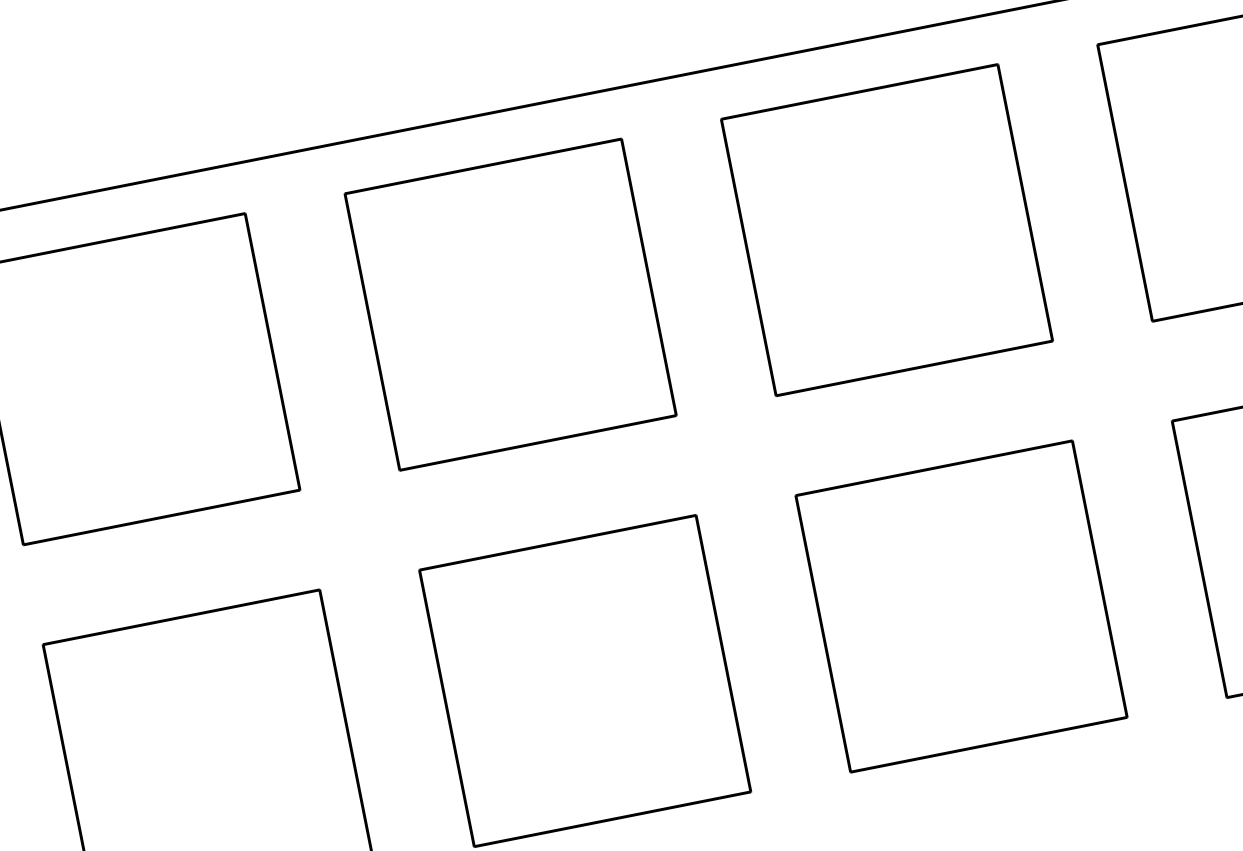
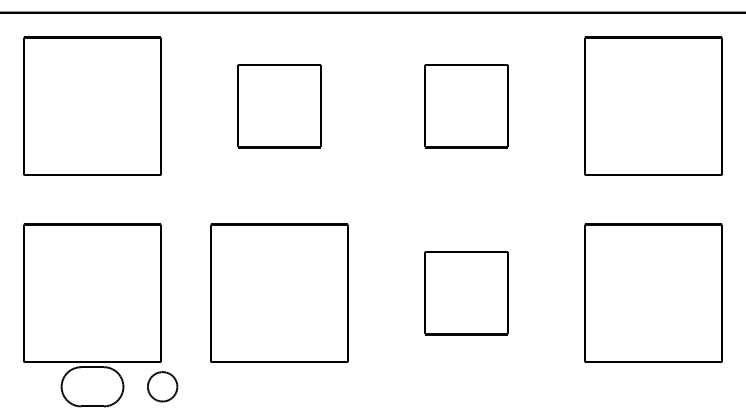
part: (886, 228) -> (466, 105), size x0.6
part: (510, 303) -> (279, 105), size x0.6
part: (961, 604) -> (466, 292), size x0.6

